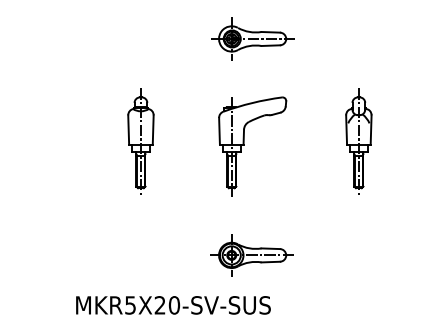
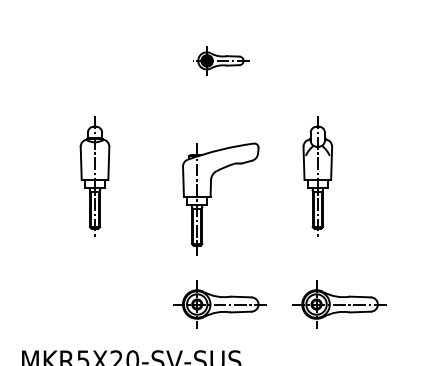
part: (252, 38) -> (220, 60), size x0.6
part: (358, 141) -> (317, 176), moved
part: (244, 145) -> (211, 197), moved
part: (357, 255) -> (338, 304), added

